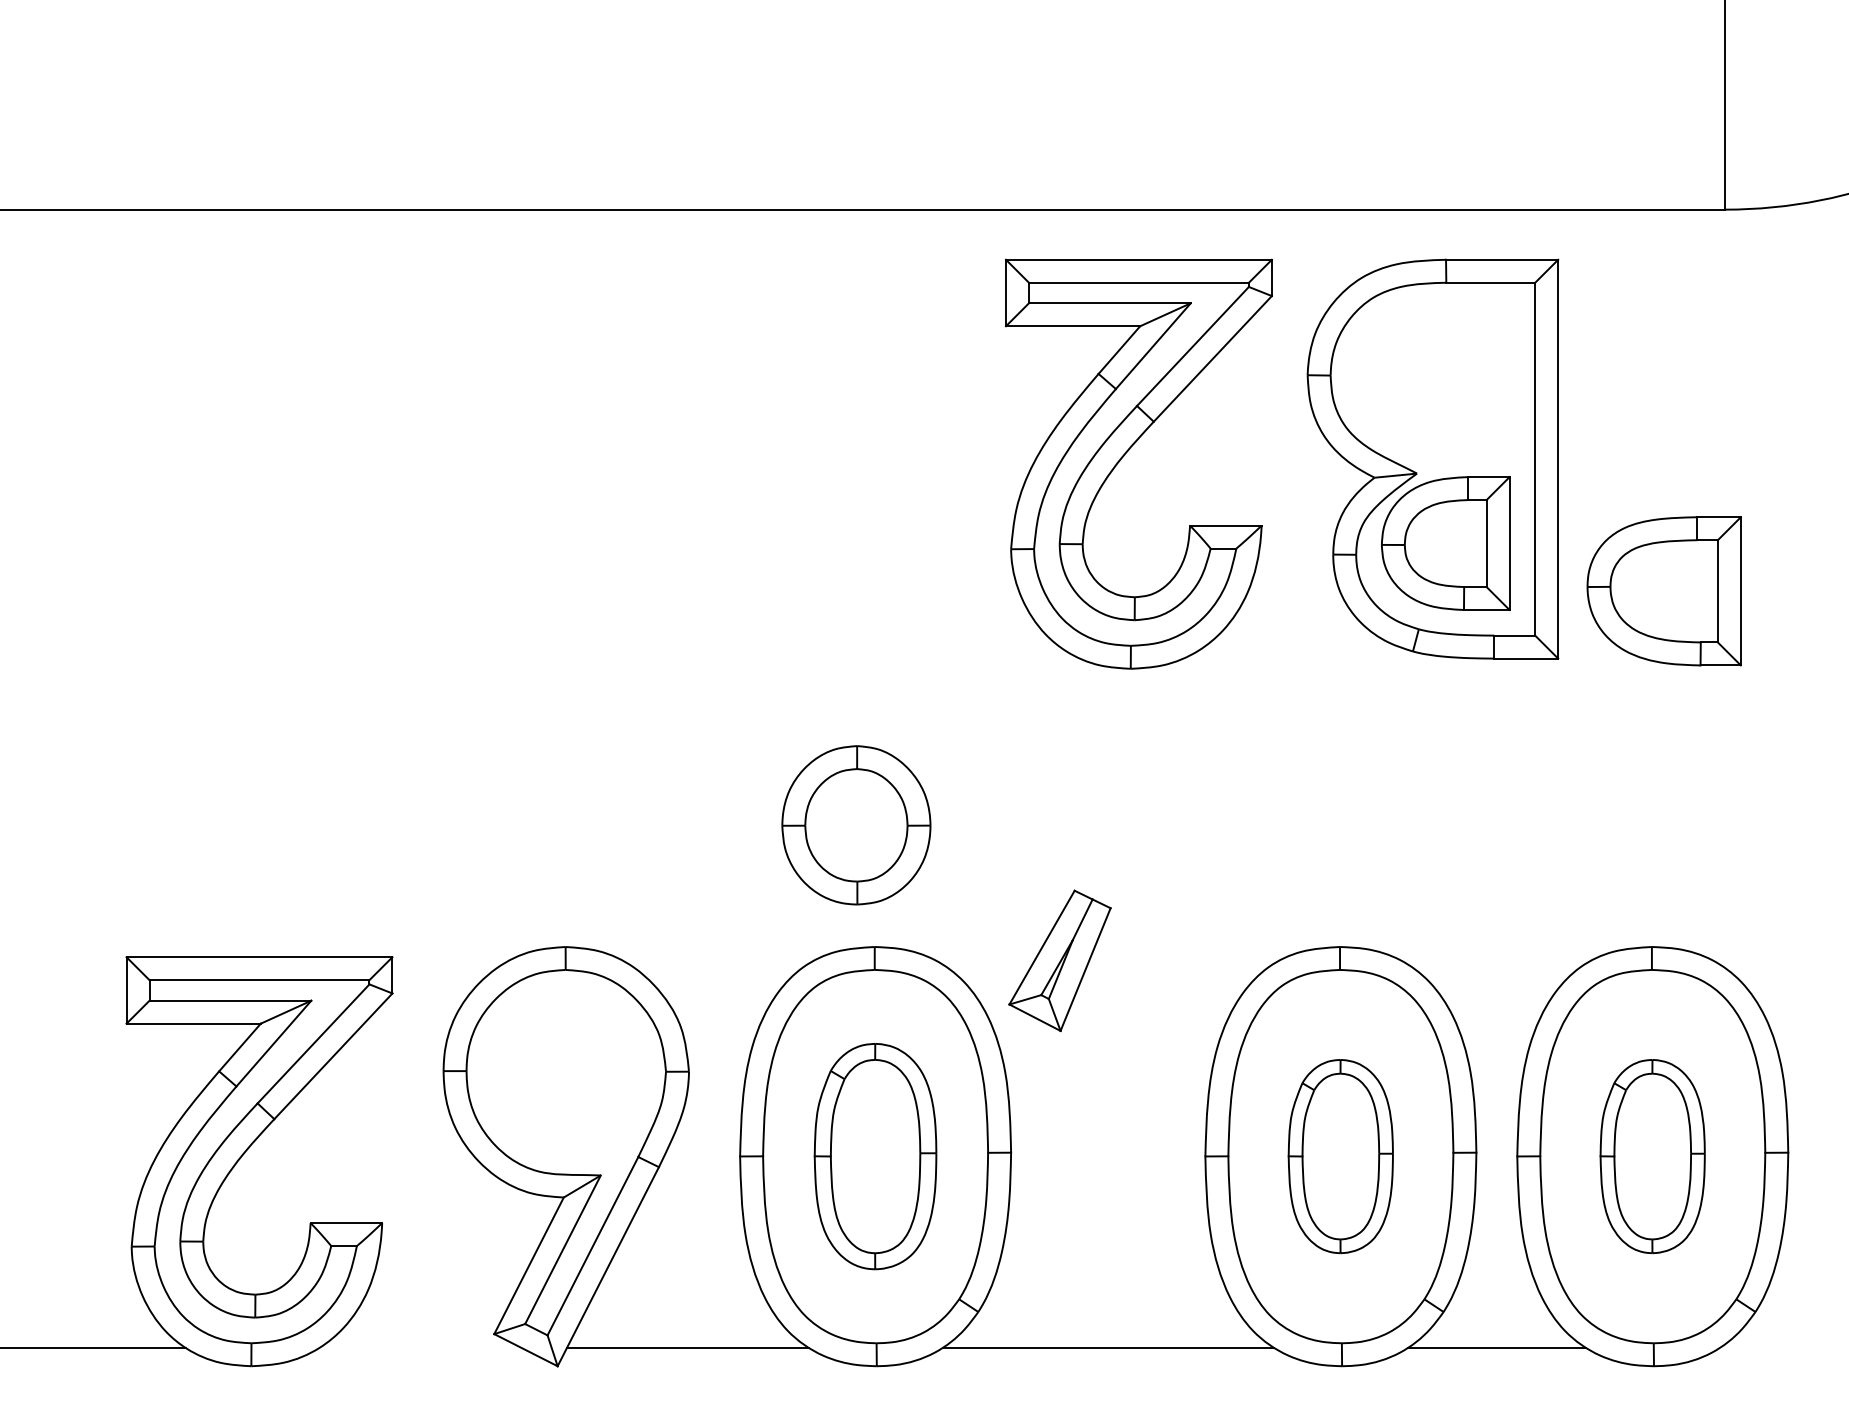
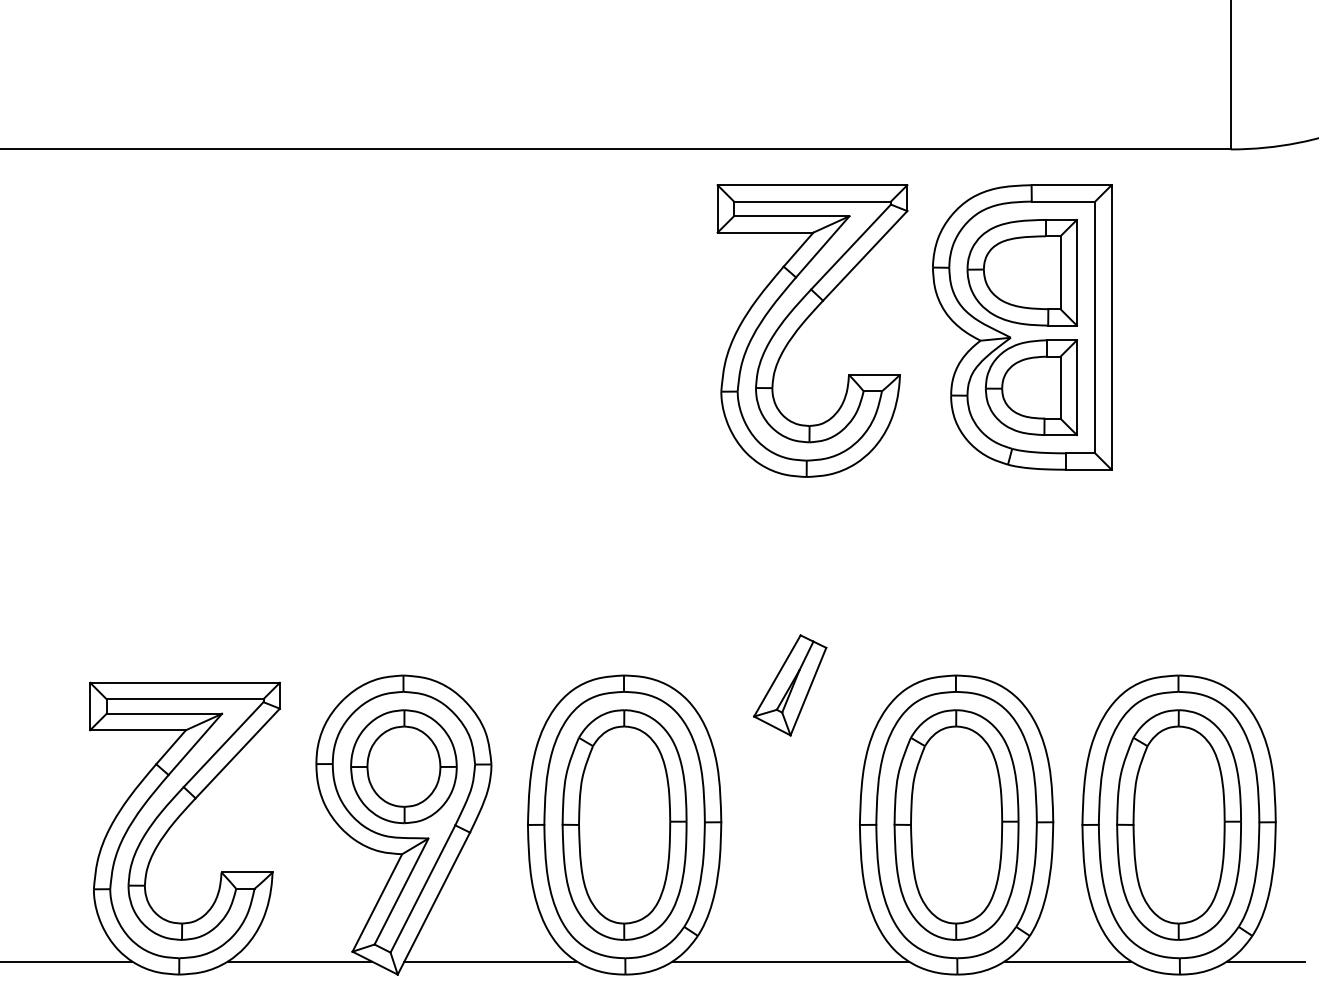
part: (1663, 590) -> (1021, 272), moved
part: (855, 825) -> (403, 766), moved
part: (1060, 960) -> (790, 685), moved
part: (875, 1155) -> (624, 824), size x1.43
part: (1340, 1155) -> (956, 824), size x1.67
part: (1651, 1155) -> (1178, 824), size x1.67
line: (419, 1347) -> (299, 961), added
line: (1773, 1347) -> (1265, 961), added

